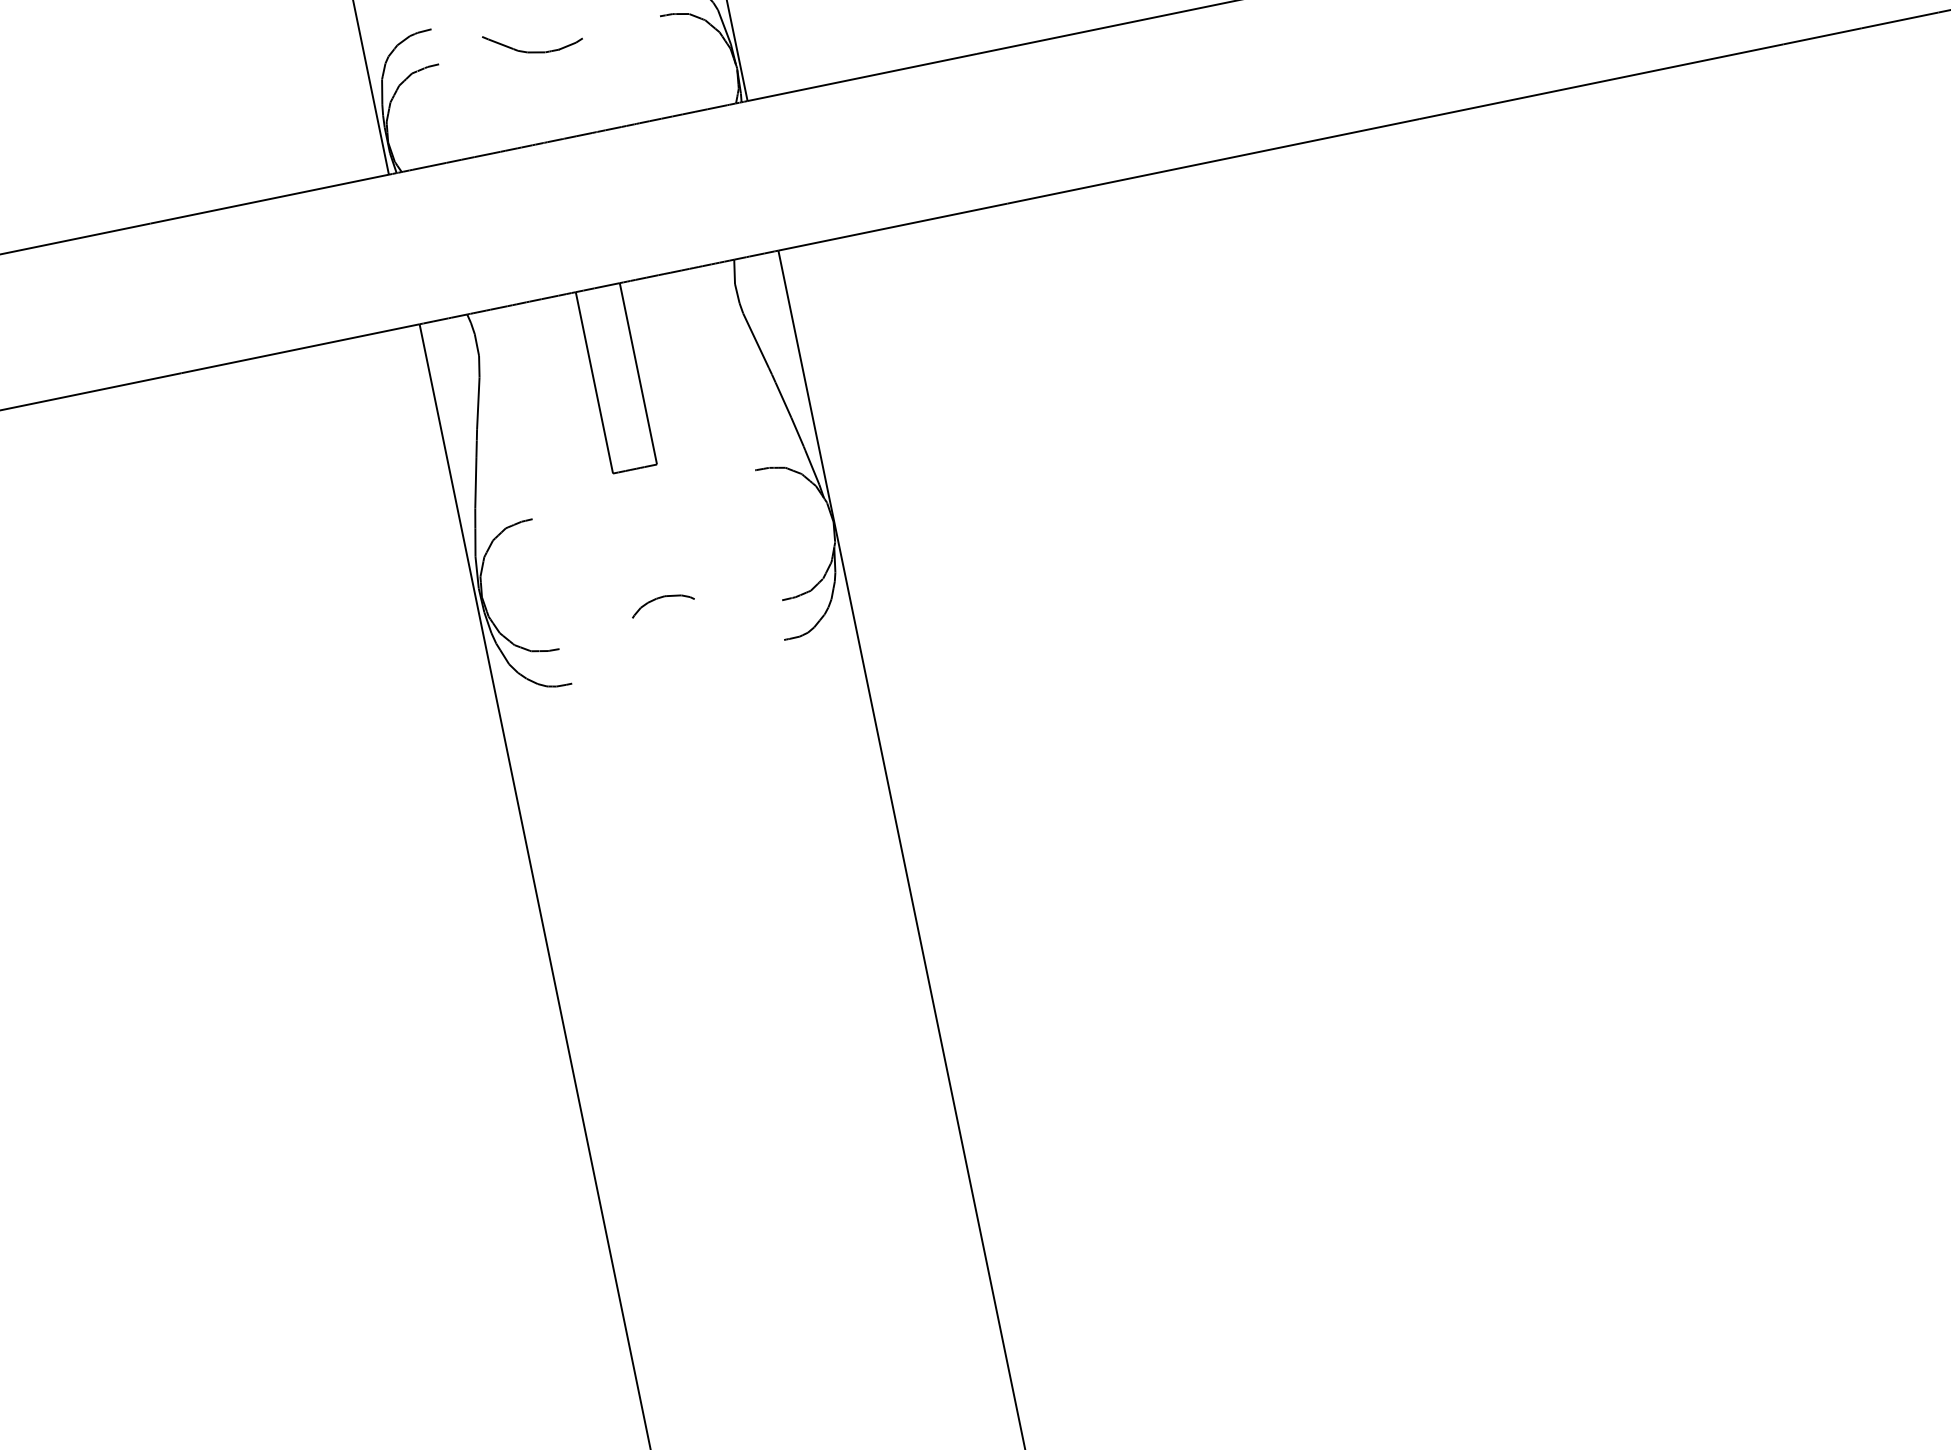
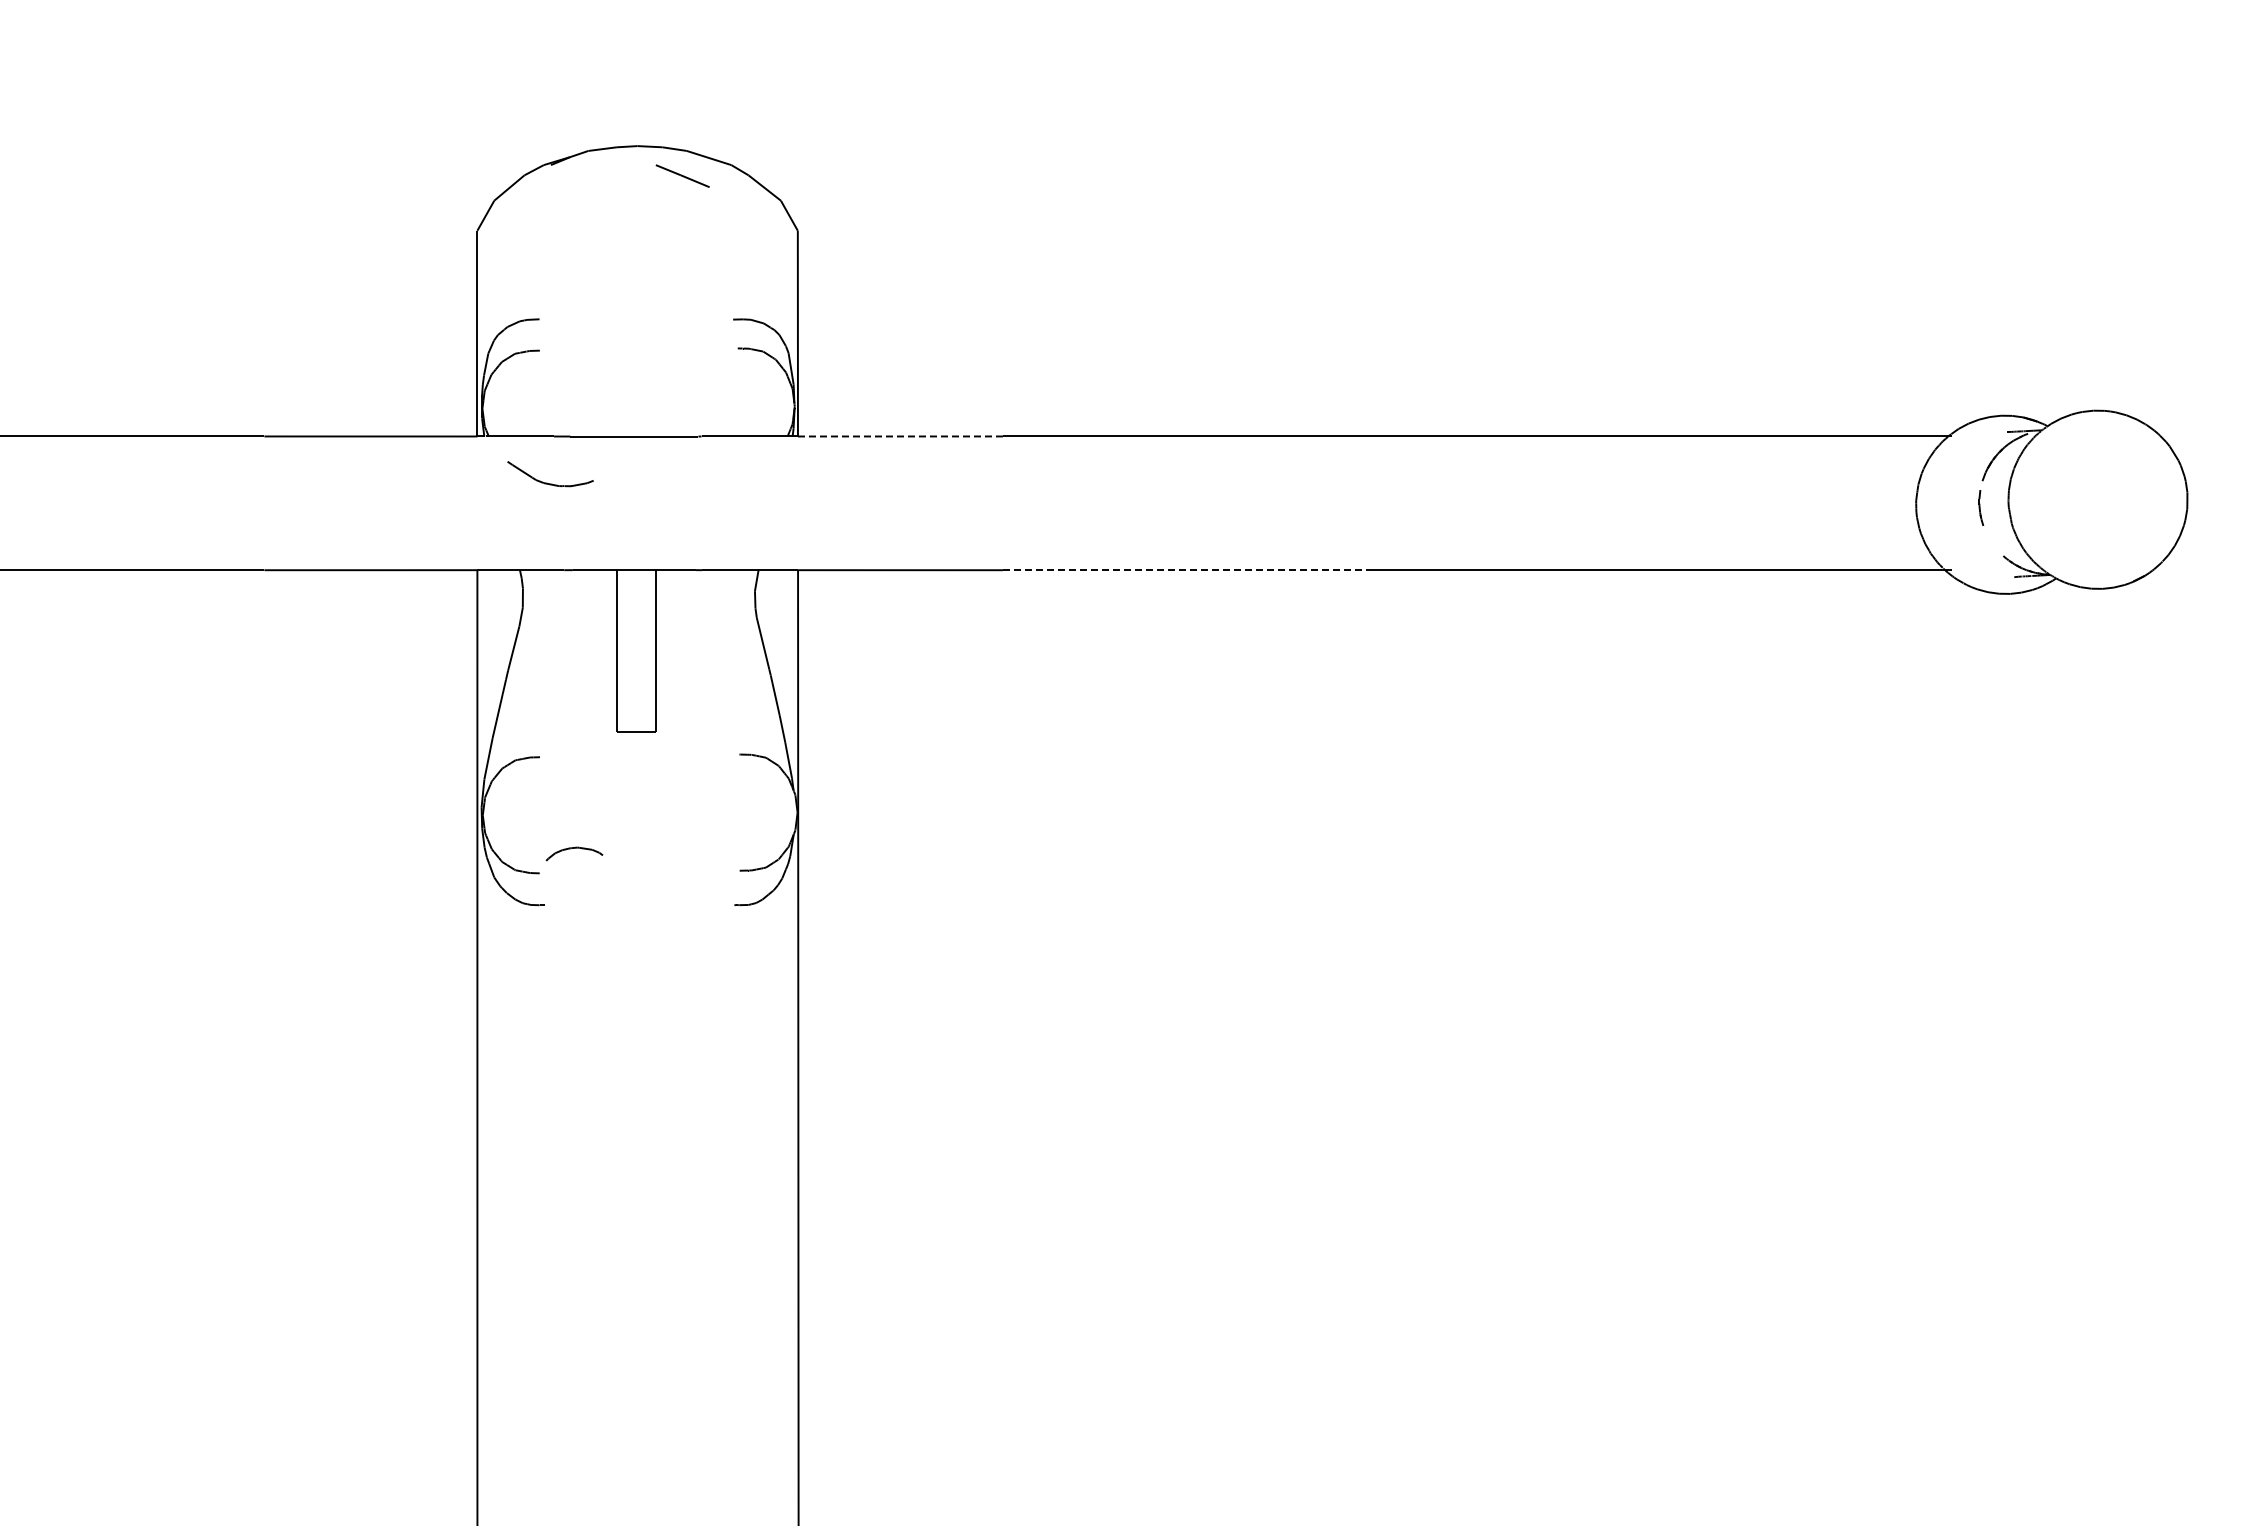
part: (531, 50) -> (547, 482), moved
line: (862, 77) -> (900, 436), solid -> dashed
line: (1213, 161) -> (1186, 570), solid -> dashed
part: (662, 603) -> (574, 853), moved

